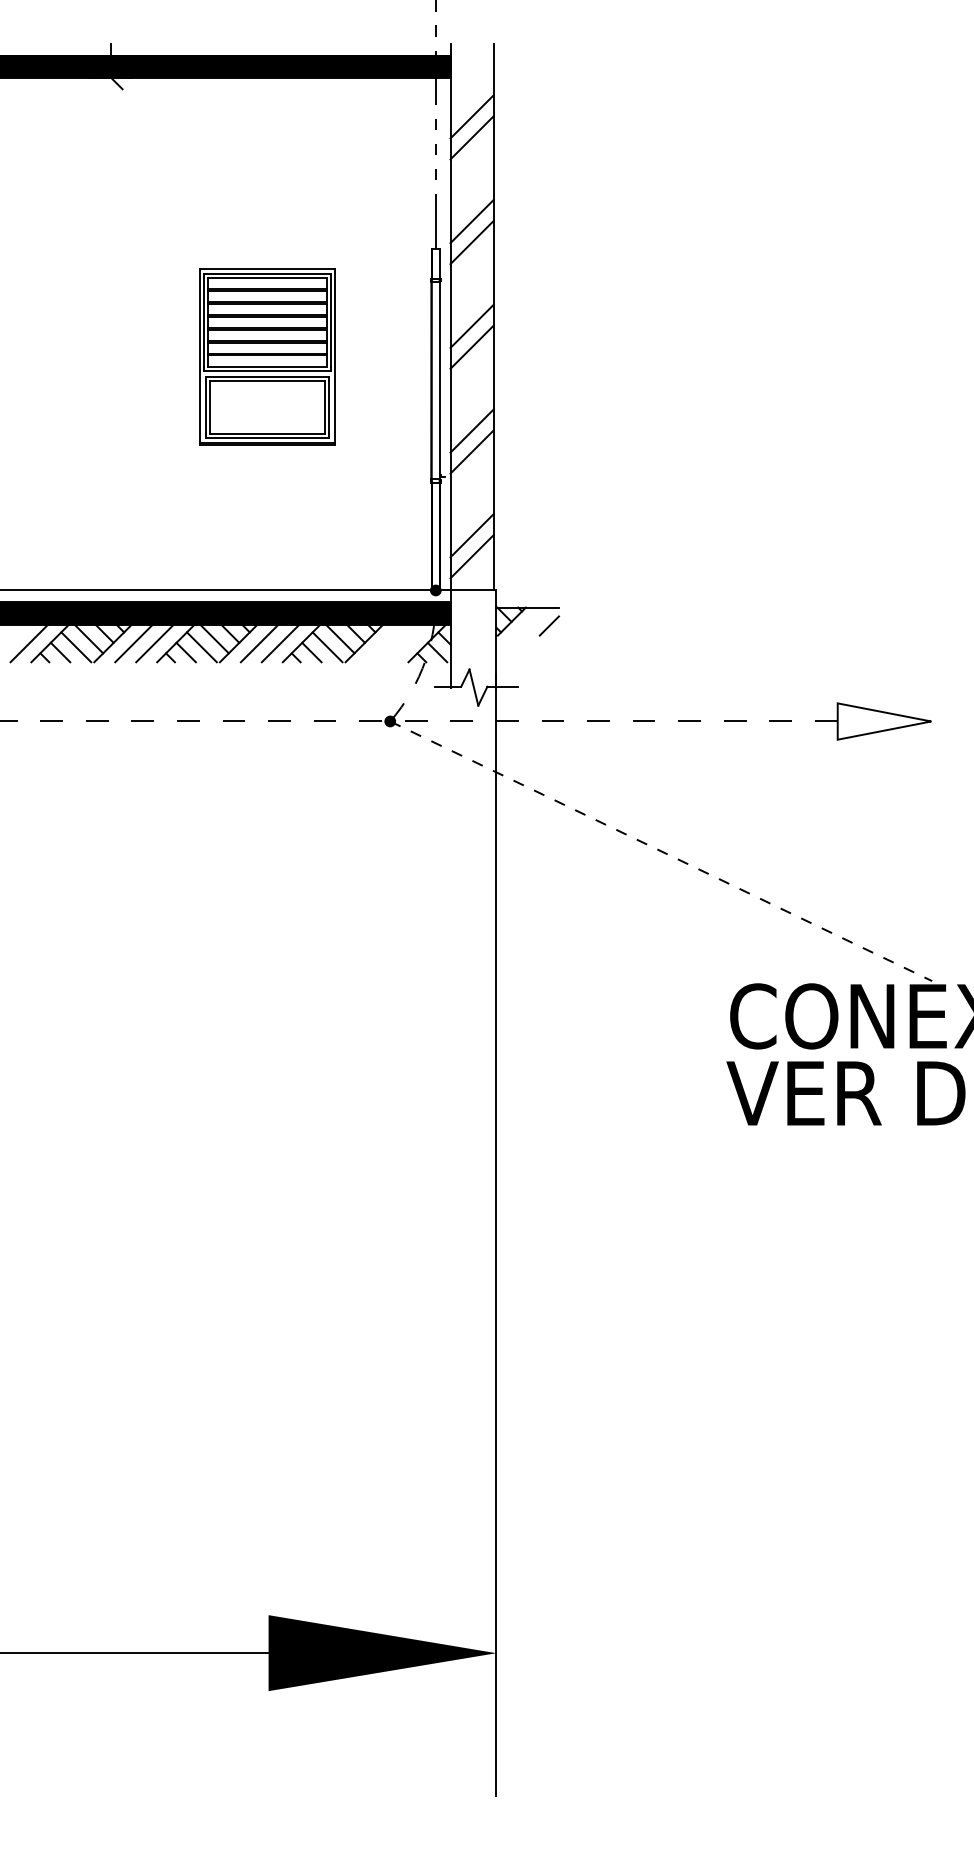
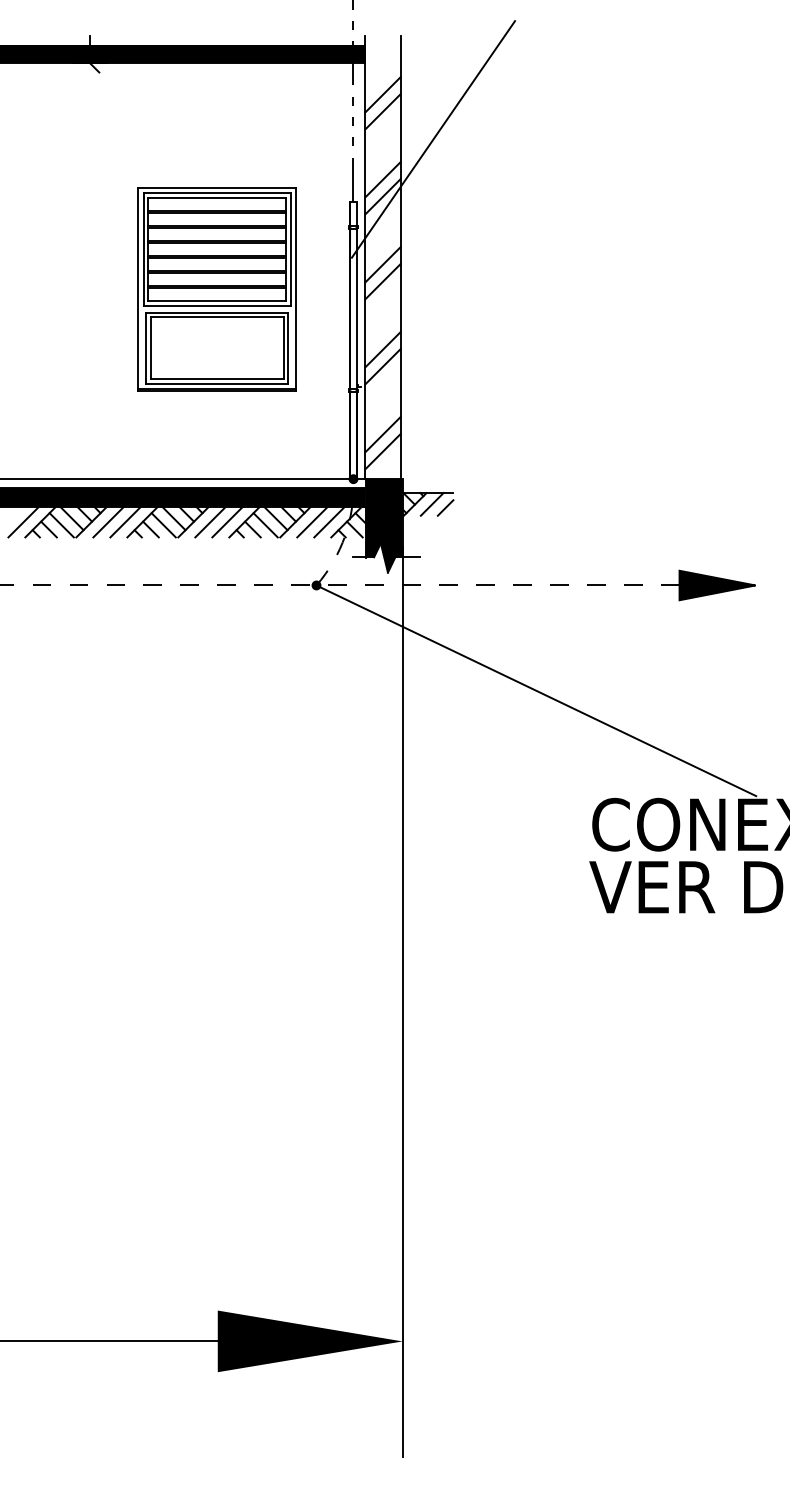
line: (534, 171) -> (433, 139), added
part: (266, 356) -> (216, 289), size x1.43
line: (531, 621) -> (431, 504), added
line: (385, 642) -> (312, 521), added
line: (406, 642) -> (329, 521), added
fill: (472, 647) -> (383, 525), added
fill: (884, 721) -> (717, 585), added
line: (661, 850) -> (536, 690), dashed -> solid

